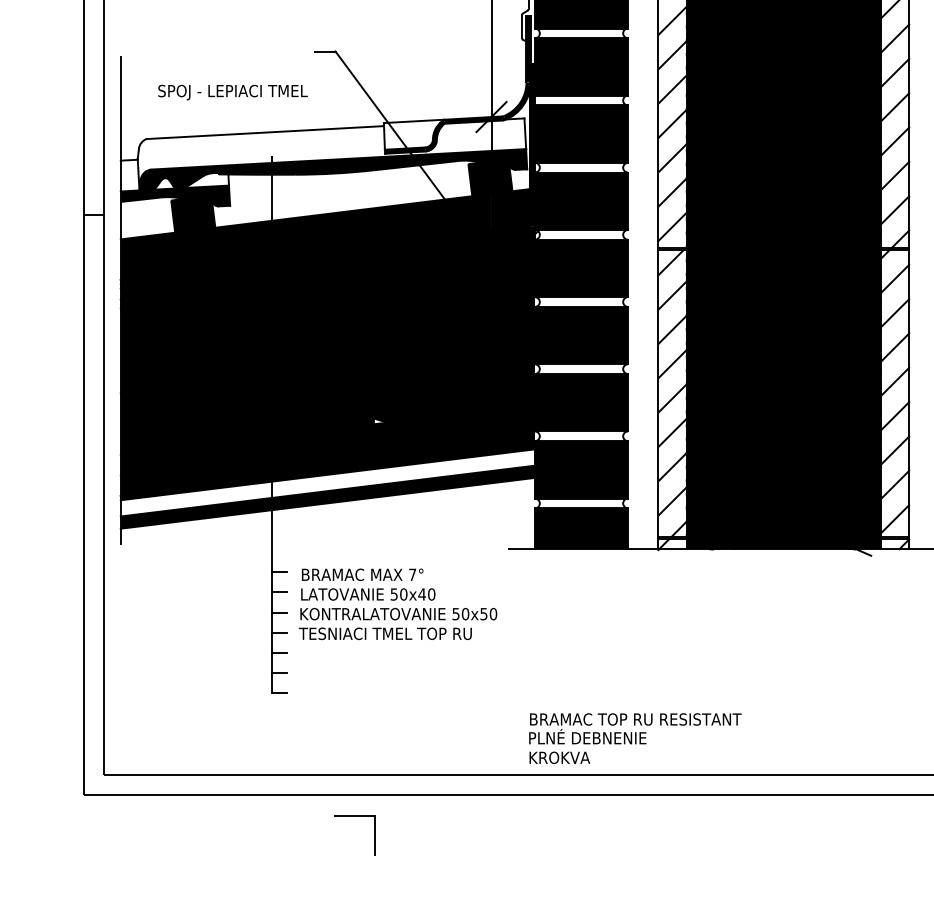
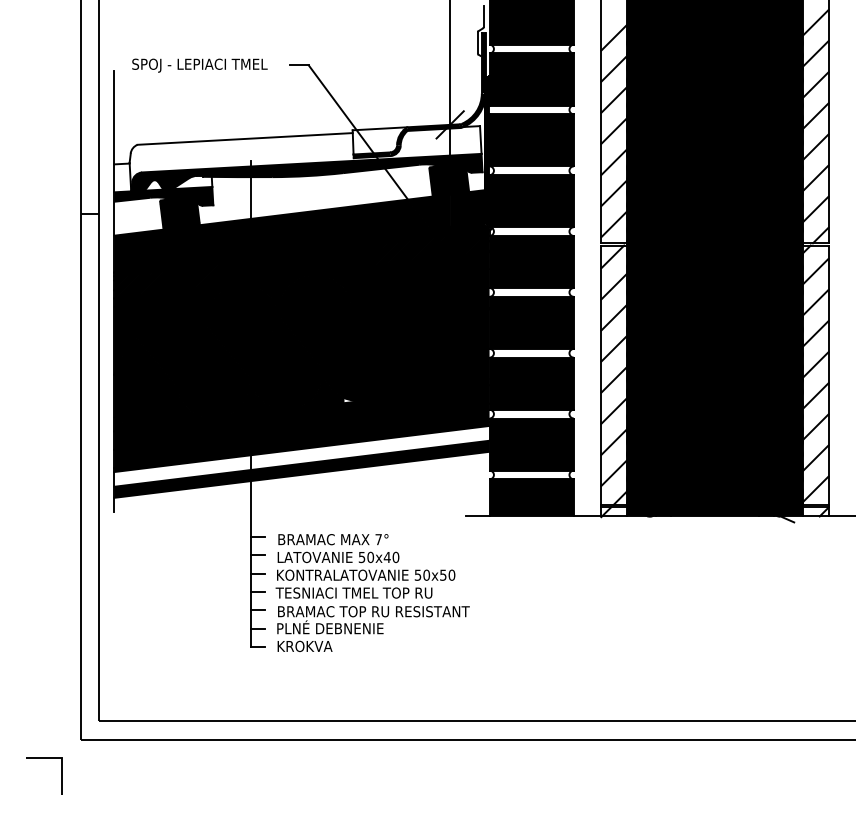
text: (232, 92) -> (199, 65), moved
text: (635, 738) -> (373, 628), moved
line: (355, 816) -> (44, 758), moved

